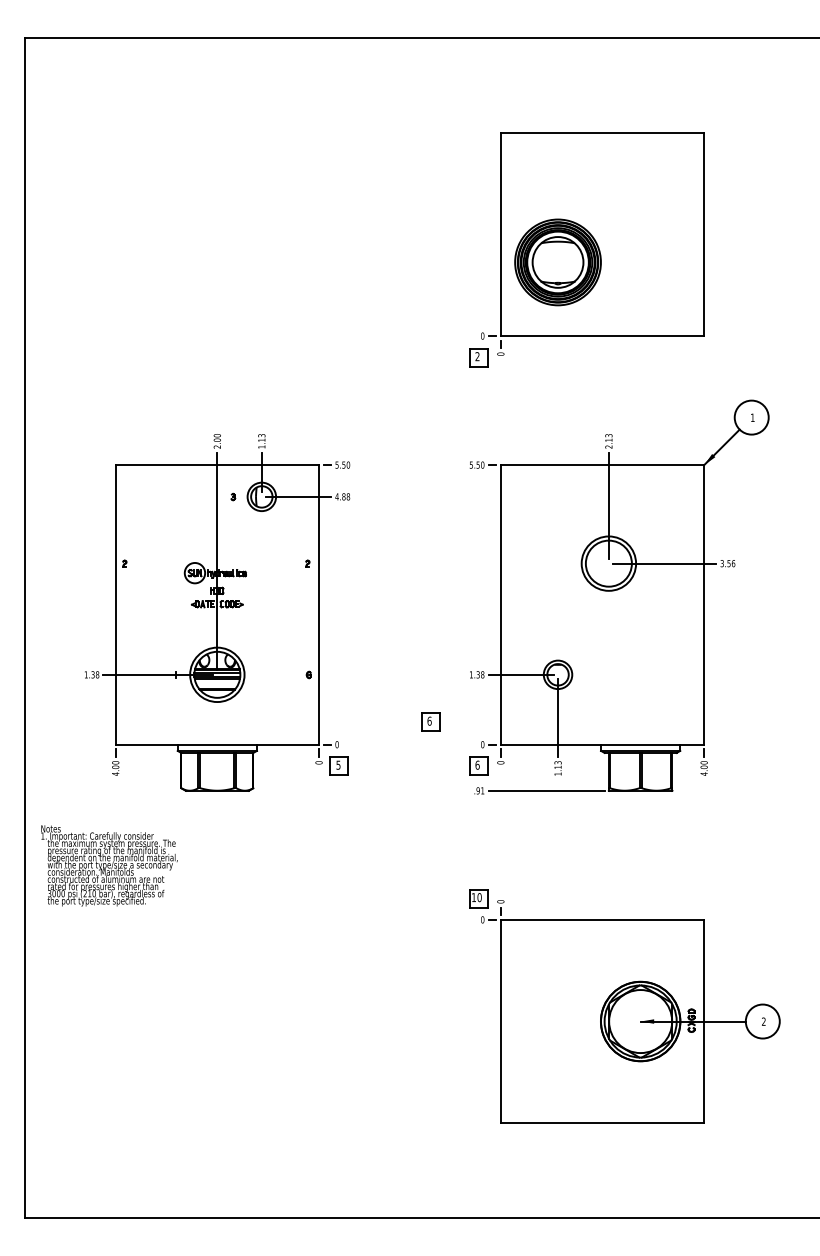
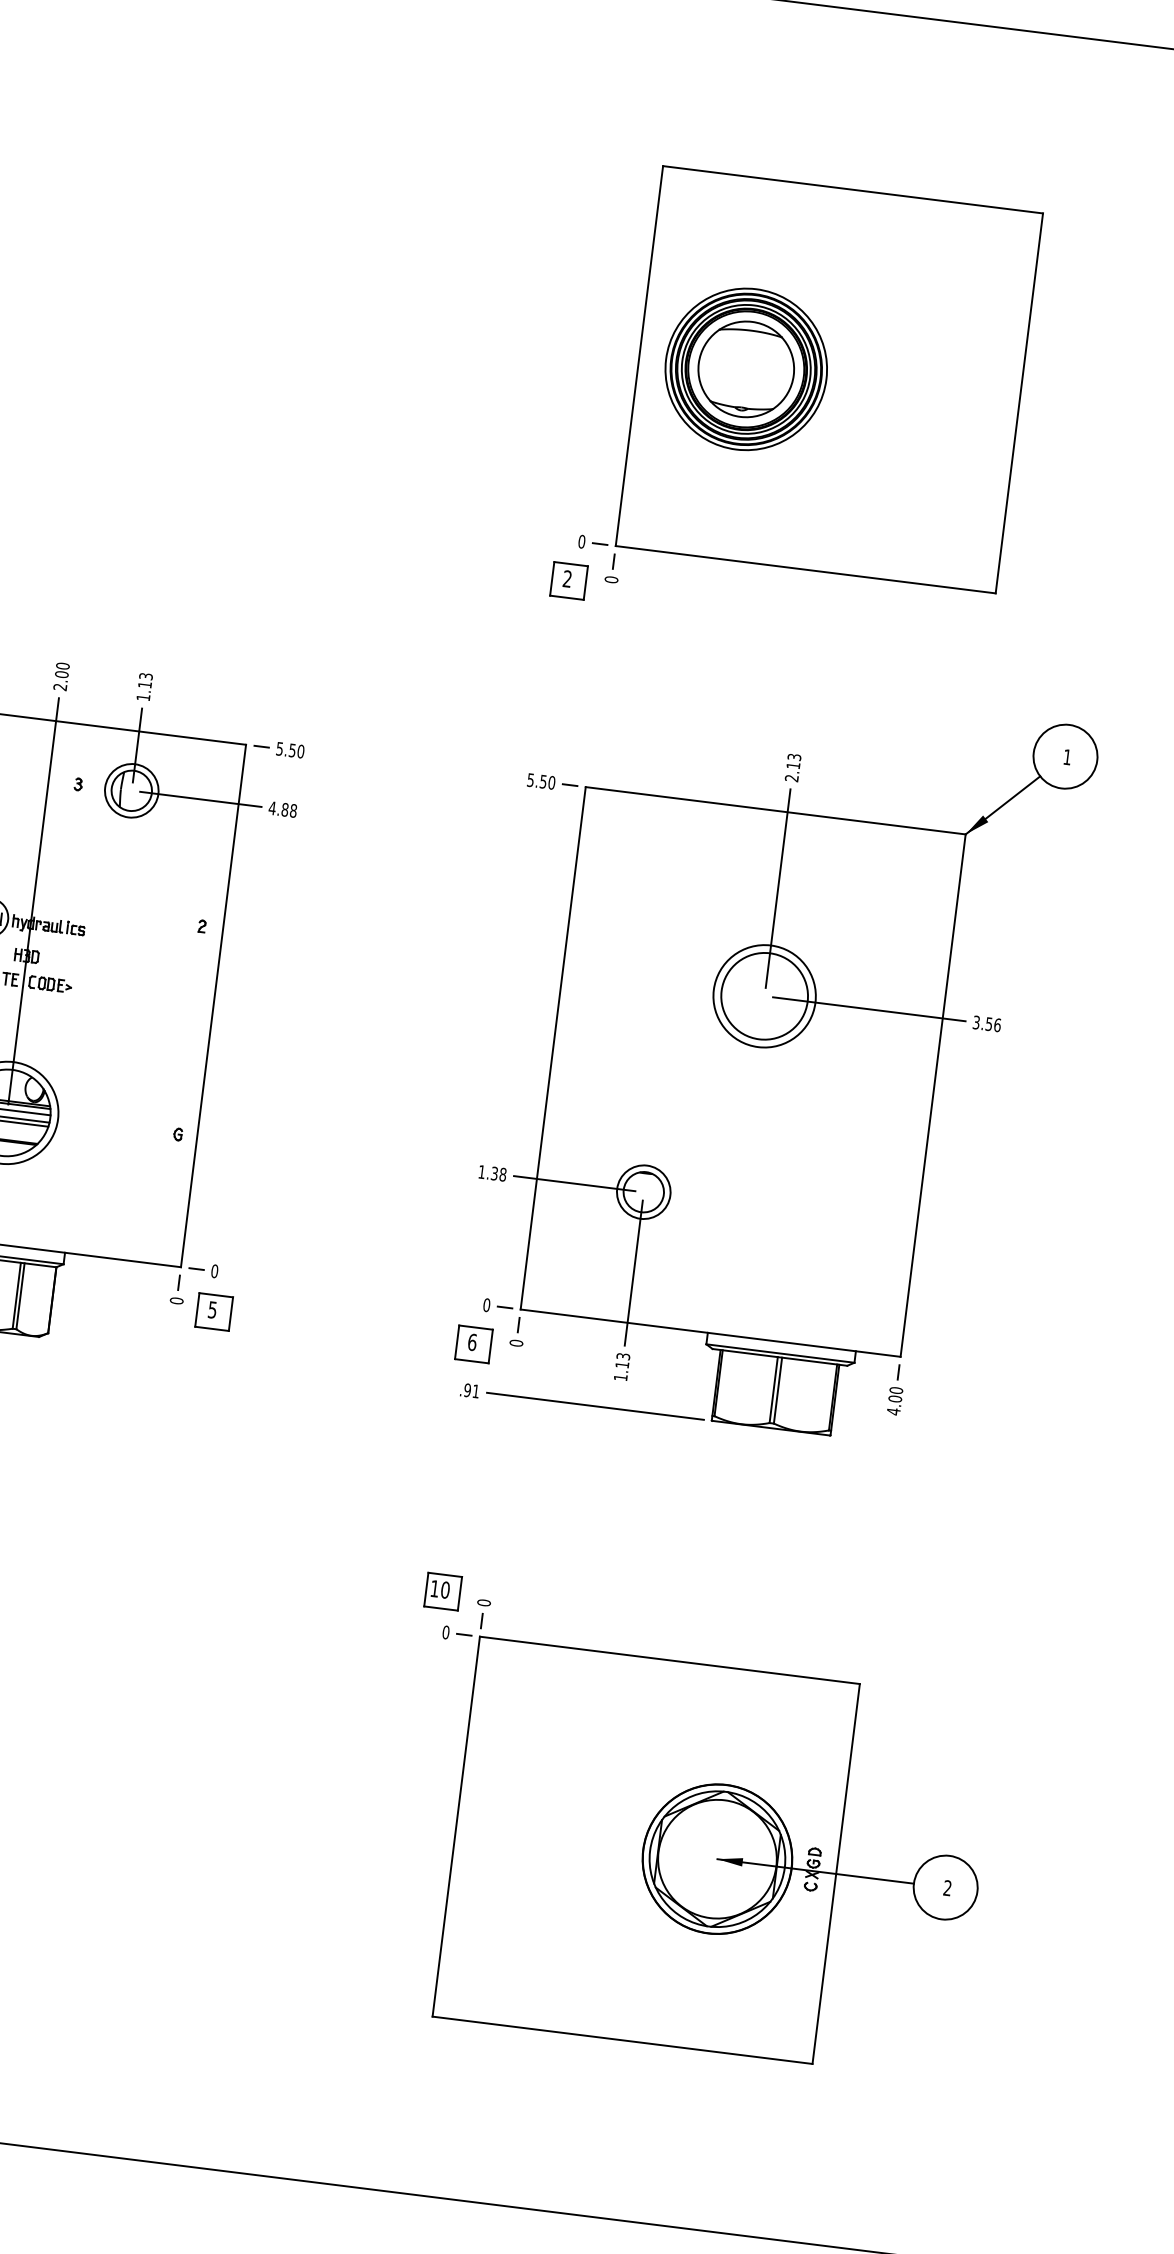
part: (557, 262) -> (745, 369), moved
part: (430, 721) -> (394, 1249), removed

